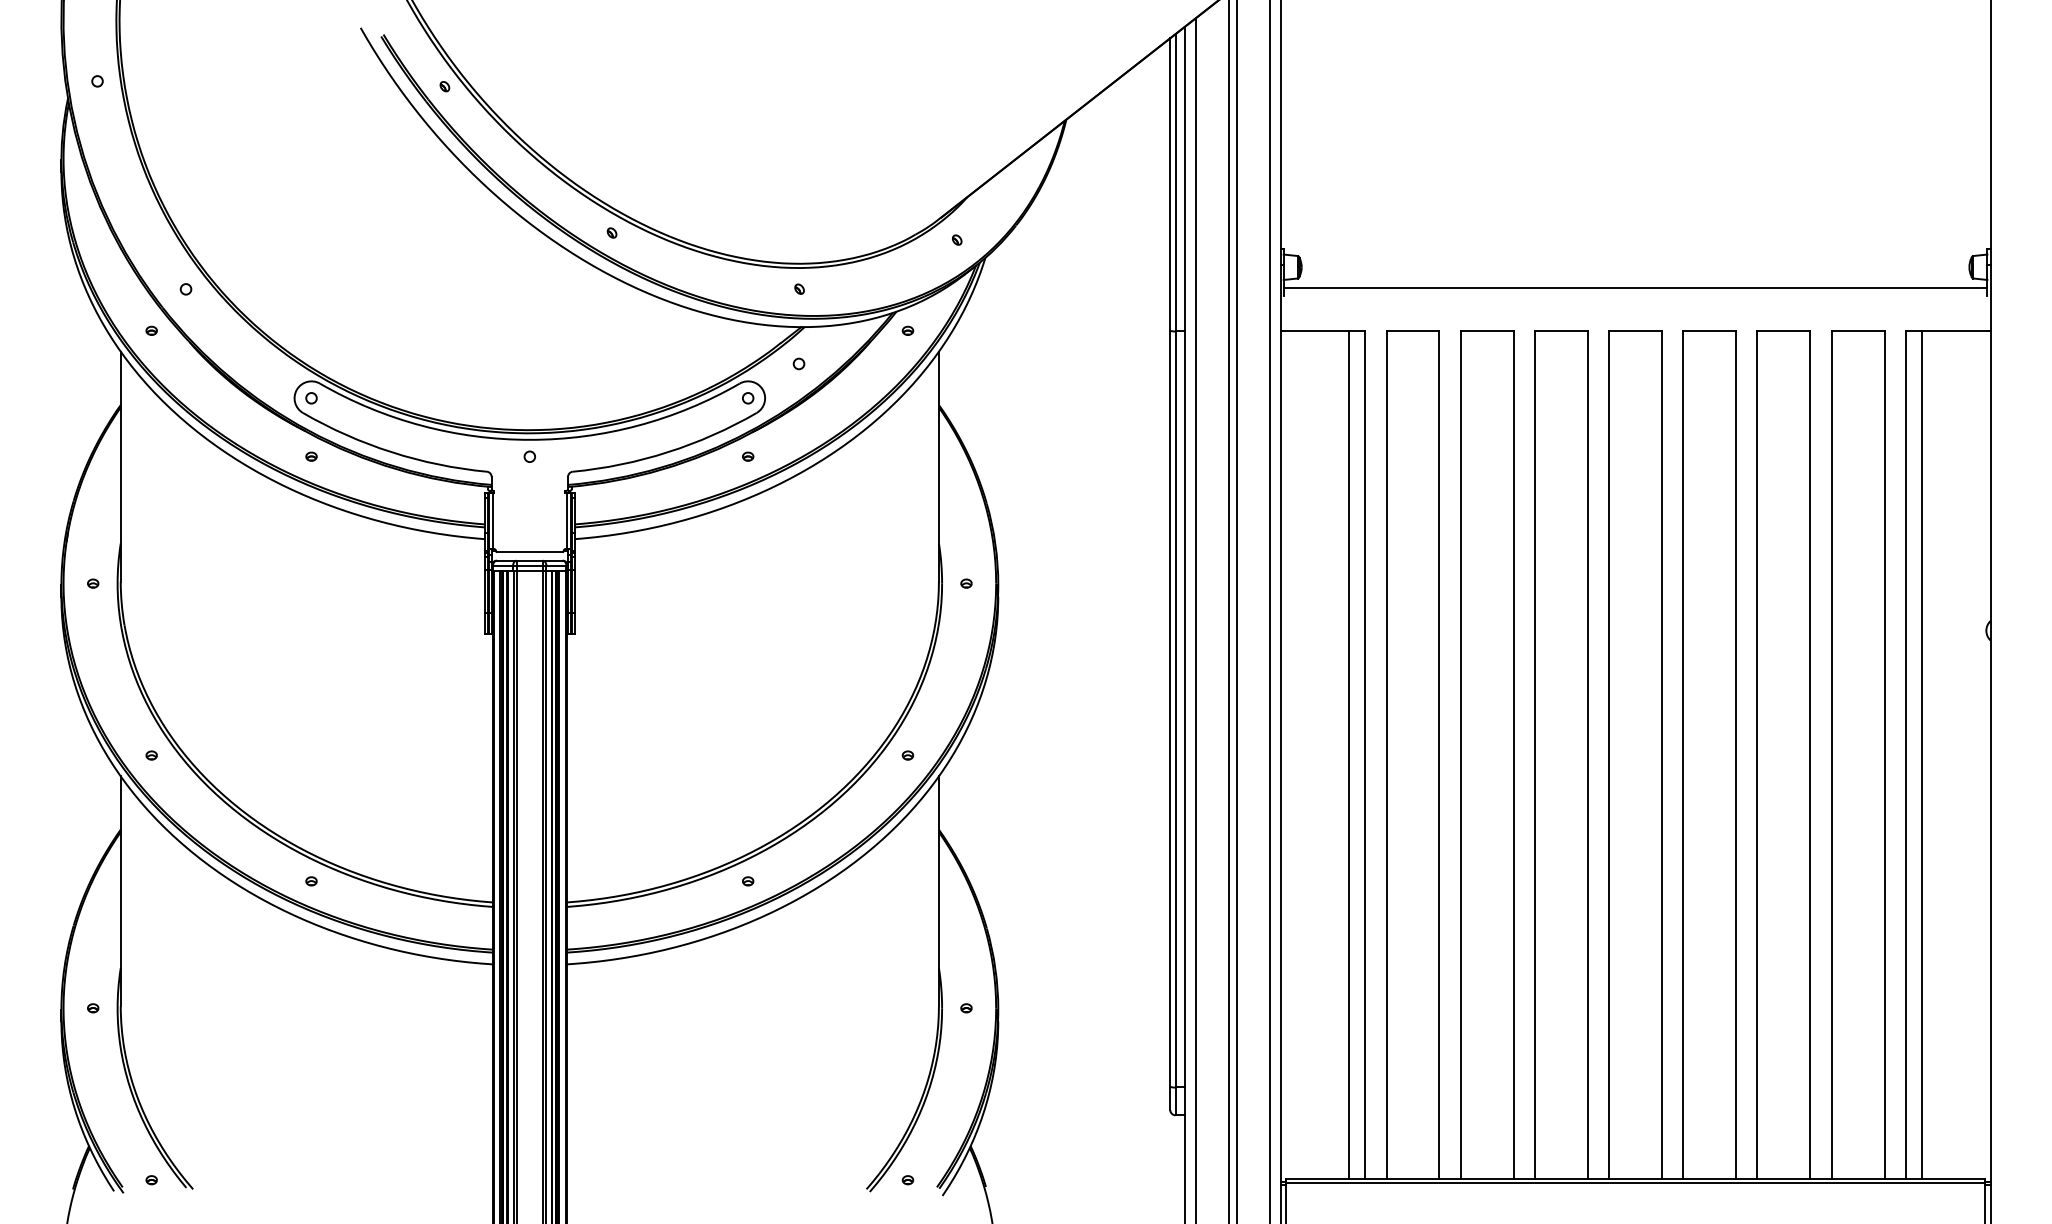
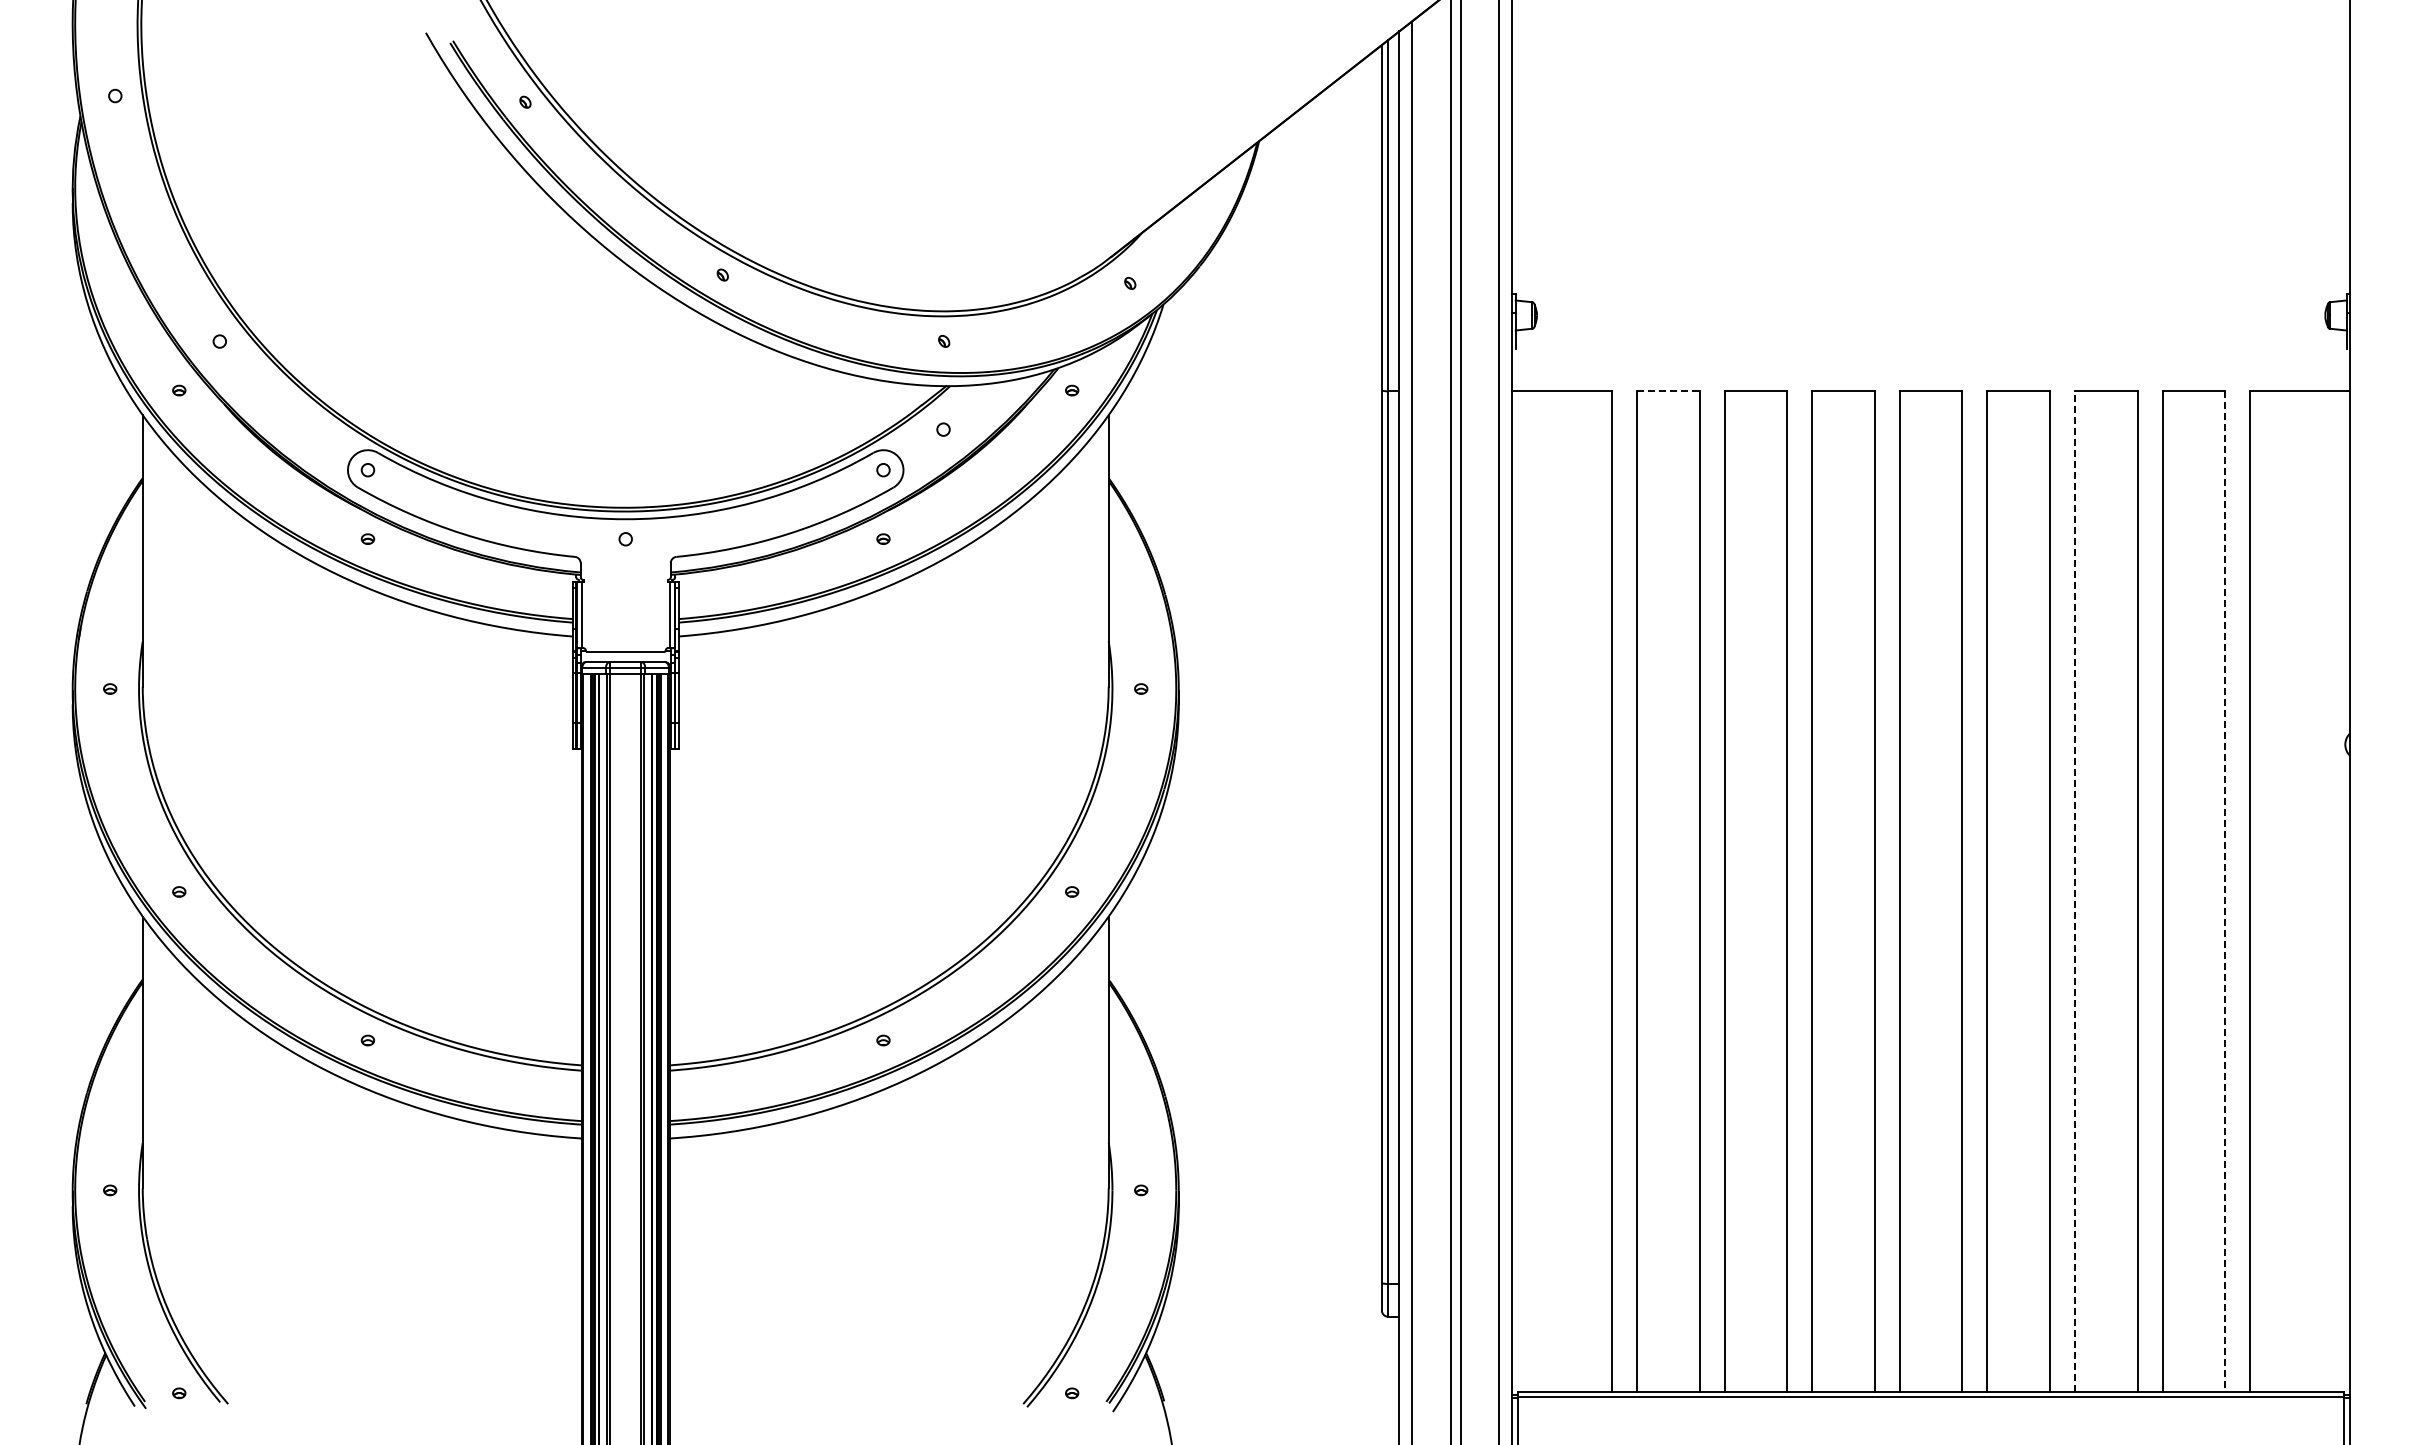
line: (1634, 288) -> (1930, 340), removed
line: (1413, 330) -> (1668, 390), solid -> dashed
line: (1349, 754) -> (1593, 890), removed
line: (1757, 754) -> (2075, 890), solid -> dashed
line: (1921, 754) -> (2268, 890), removed
line: (1884, 755) -> (2225, 891), solid -> dashed

